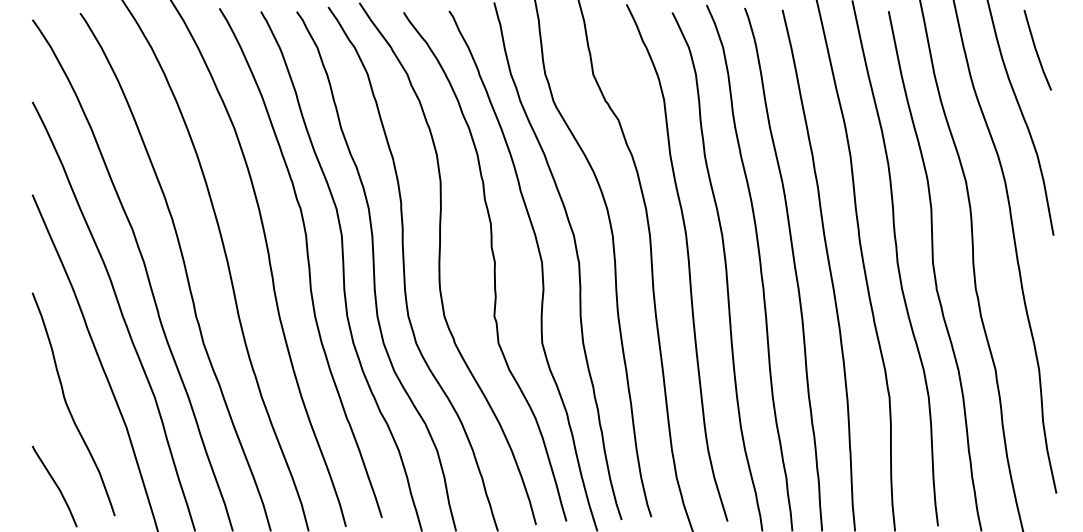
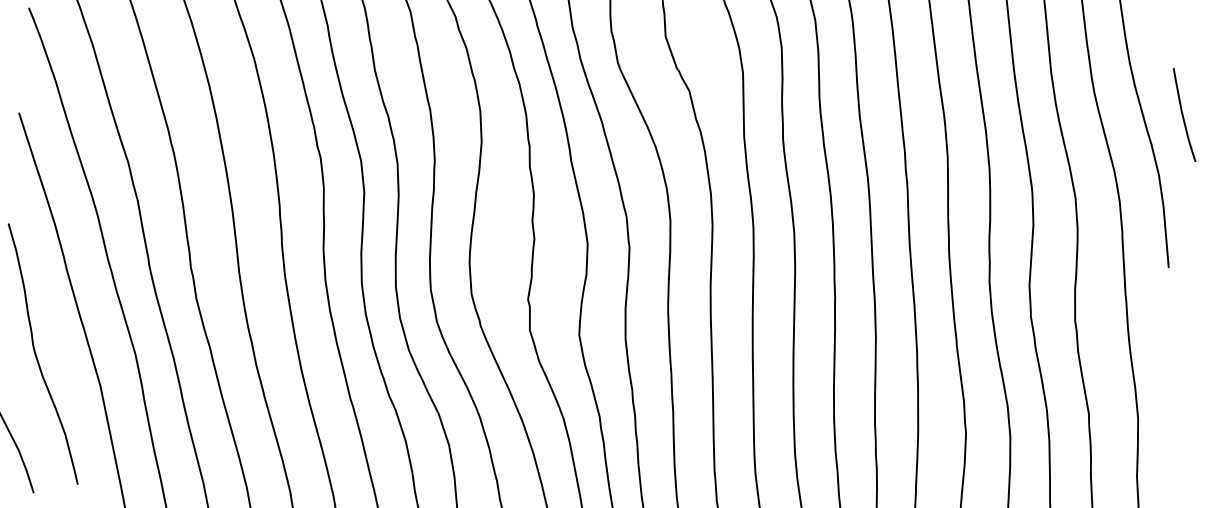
line: (1037, 50) -> (1184, 115), moved

